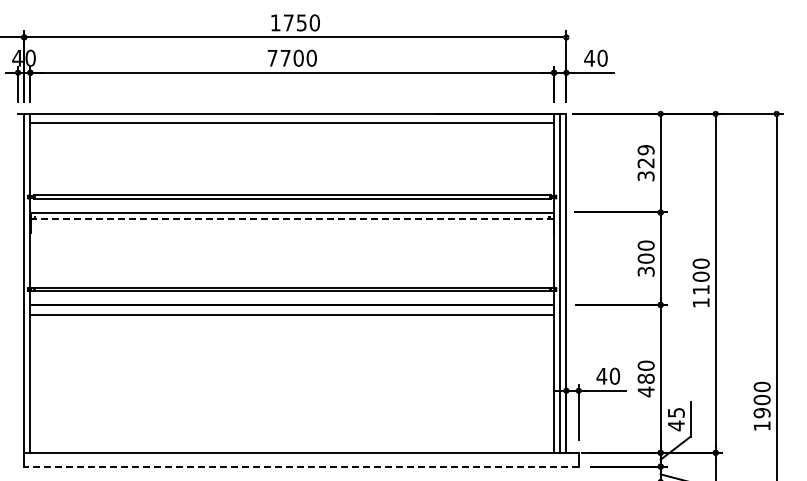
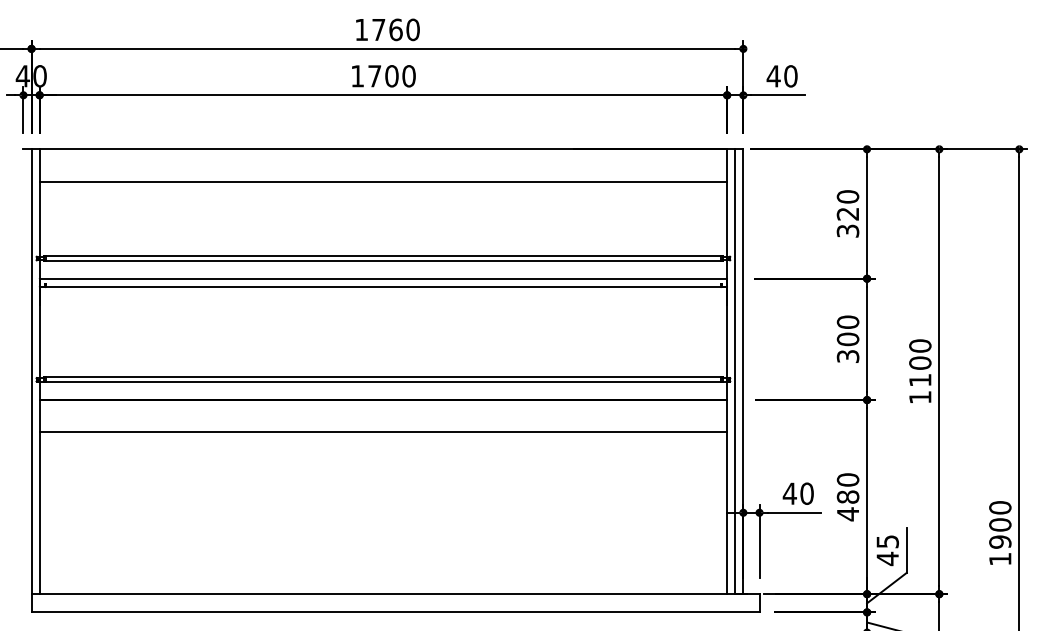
text: (301, 22) -> (395, 29), 1750 -> 1760
text: (272, 58) -> (357, 76), 7700 -> 1700
line: (292, 122) -> (383, 181), moved
text: (645, 150) -> (847, 197), 329 -> 320
line: (292, 218) -> (383, 286), dashed -> solid
line: (292, 314) -> (383, 432), moved
line: (300, 466) -> (394, 612), dashed -> solid

